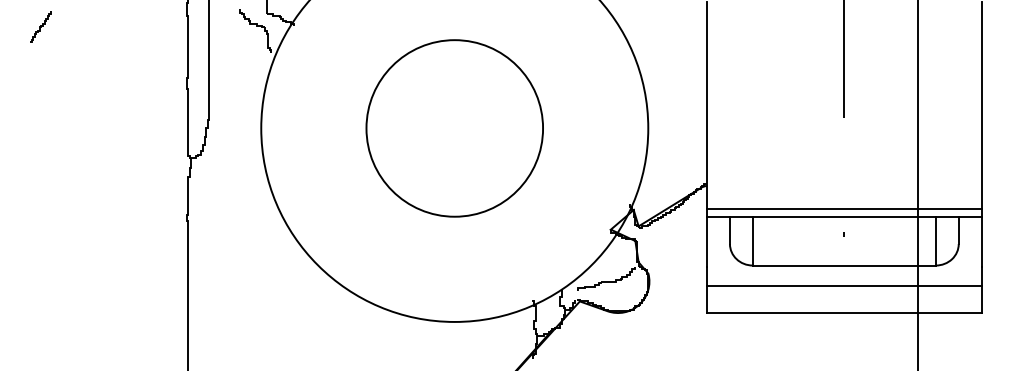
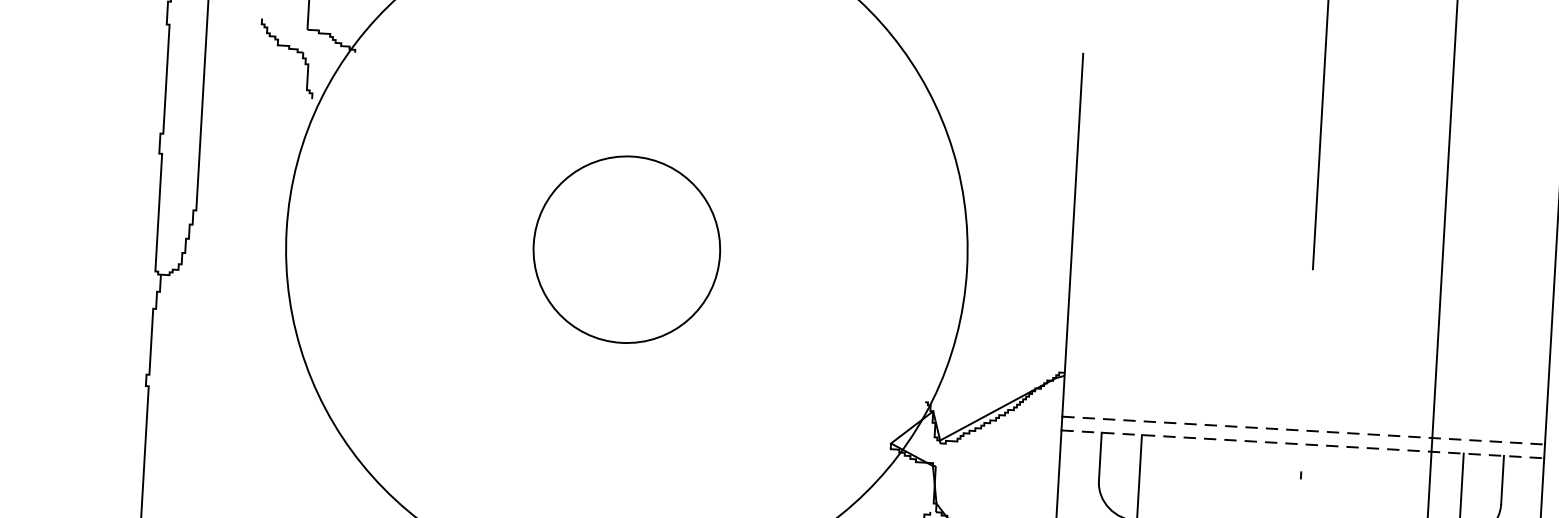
circle: (454, 128) -> (626, 249), size x0.6
line: (844, 208) -> (1303, 429), solid -> dashed
line: (844, 216) -> (1303, 444), solid -> dashed

